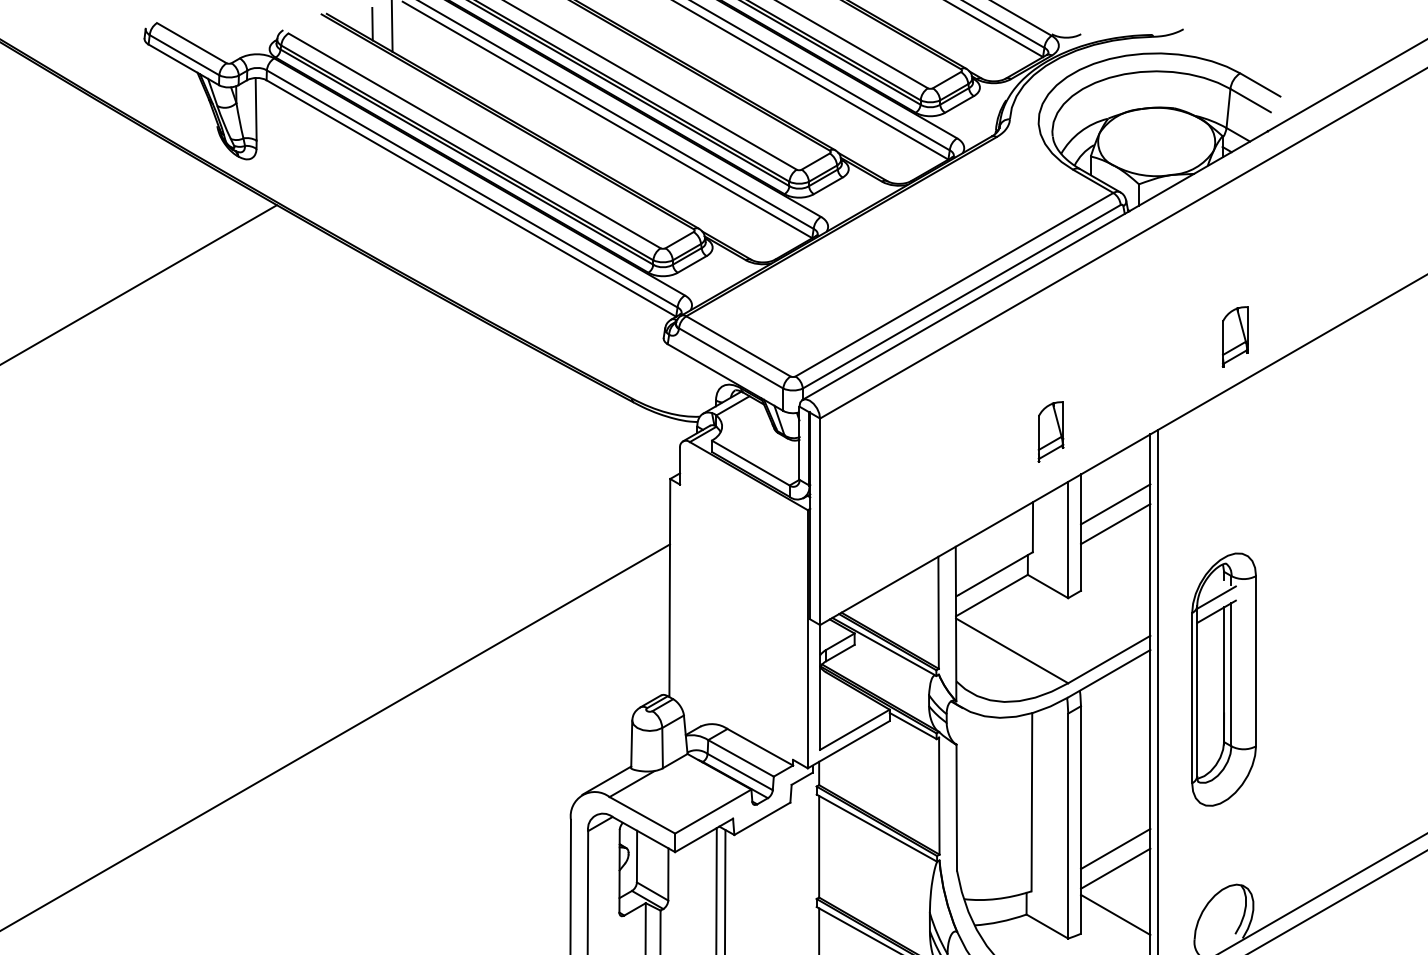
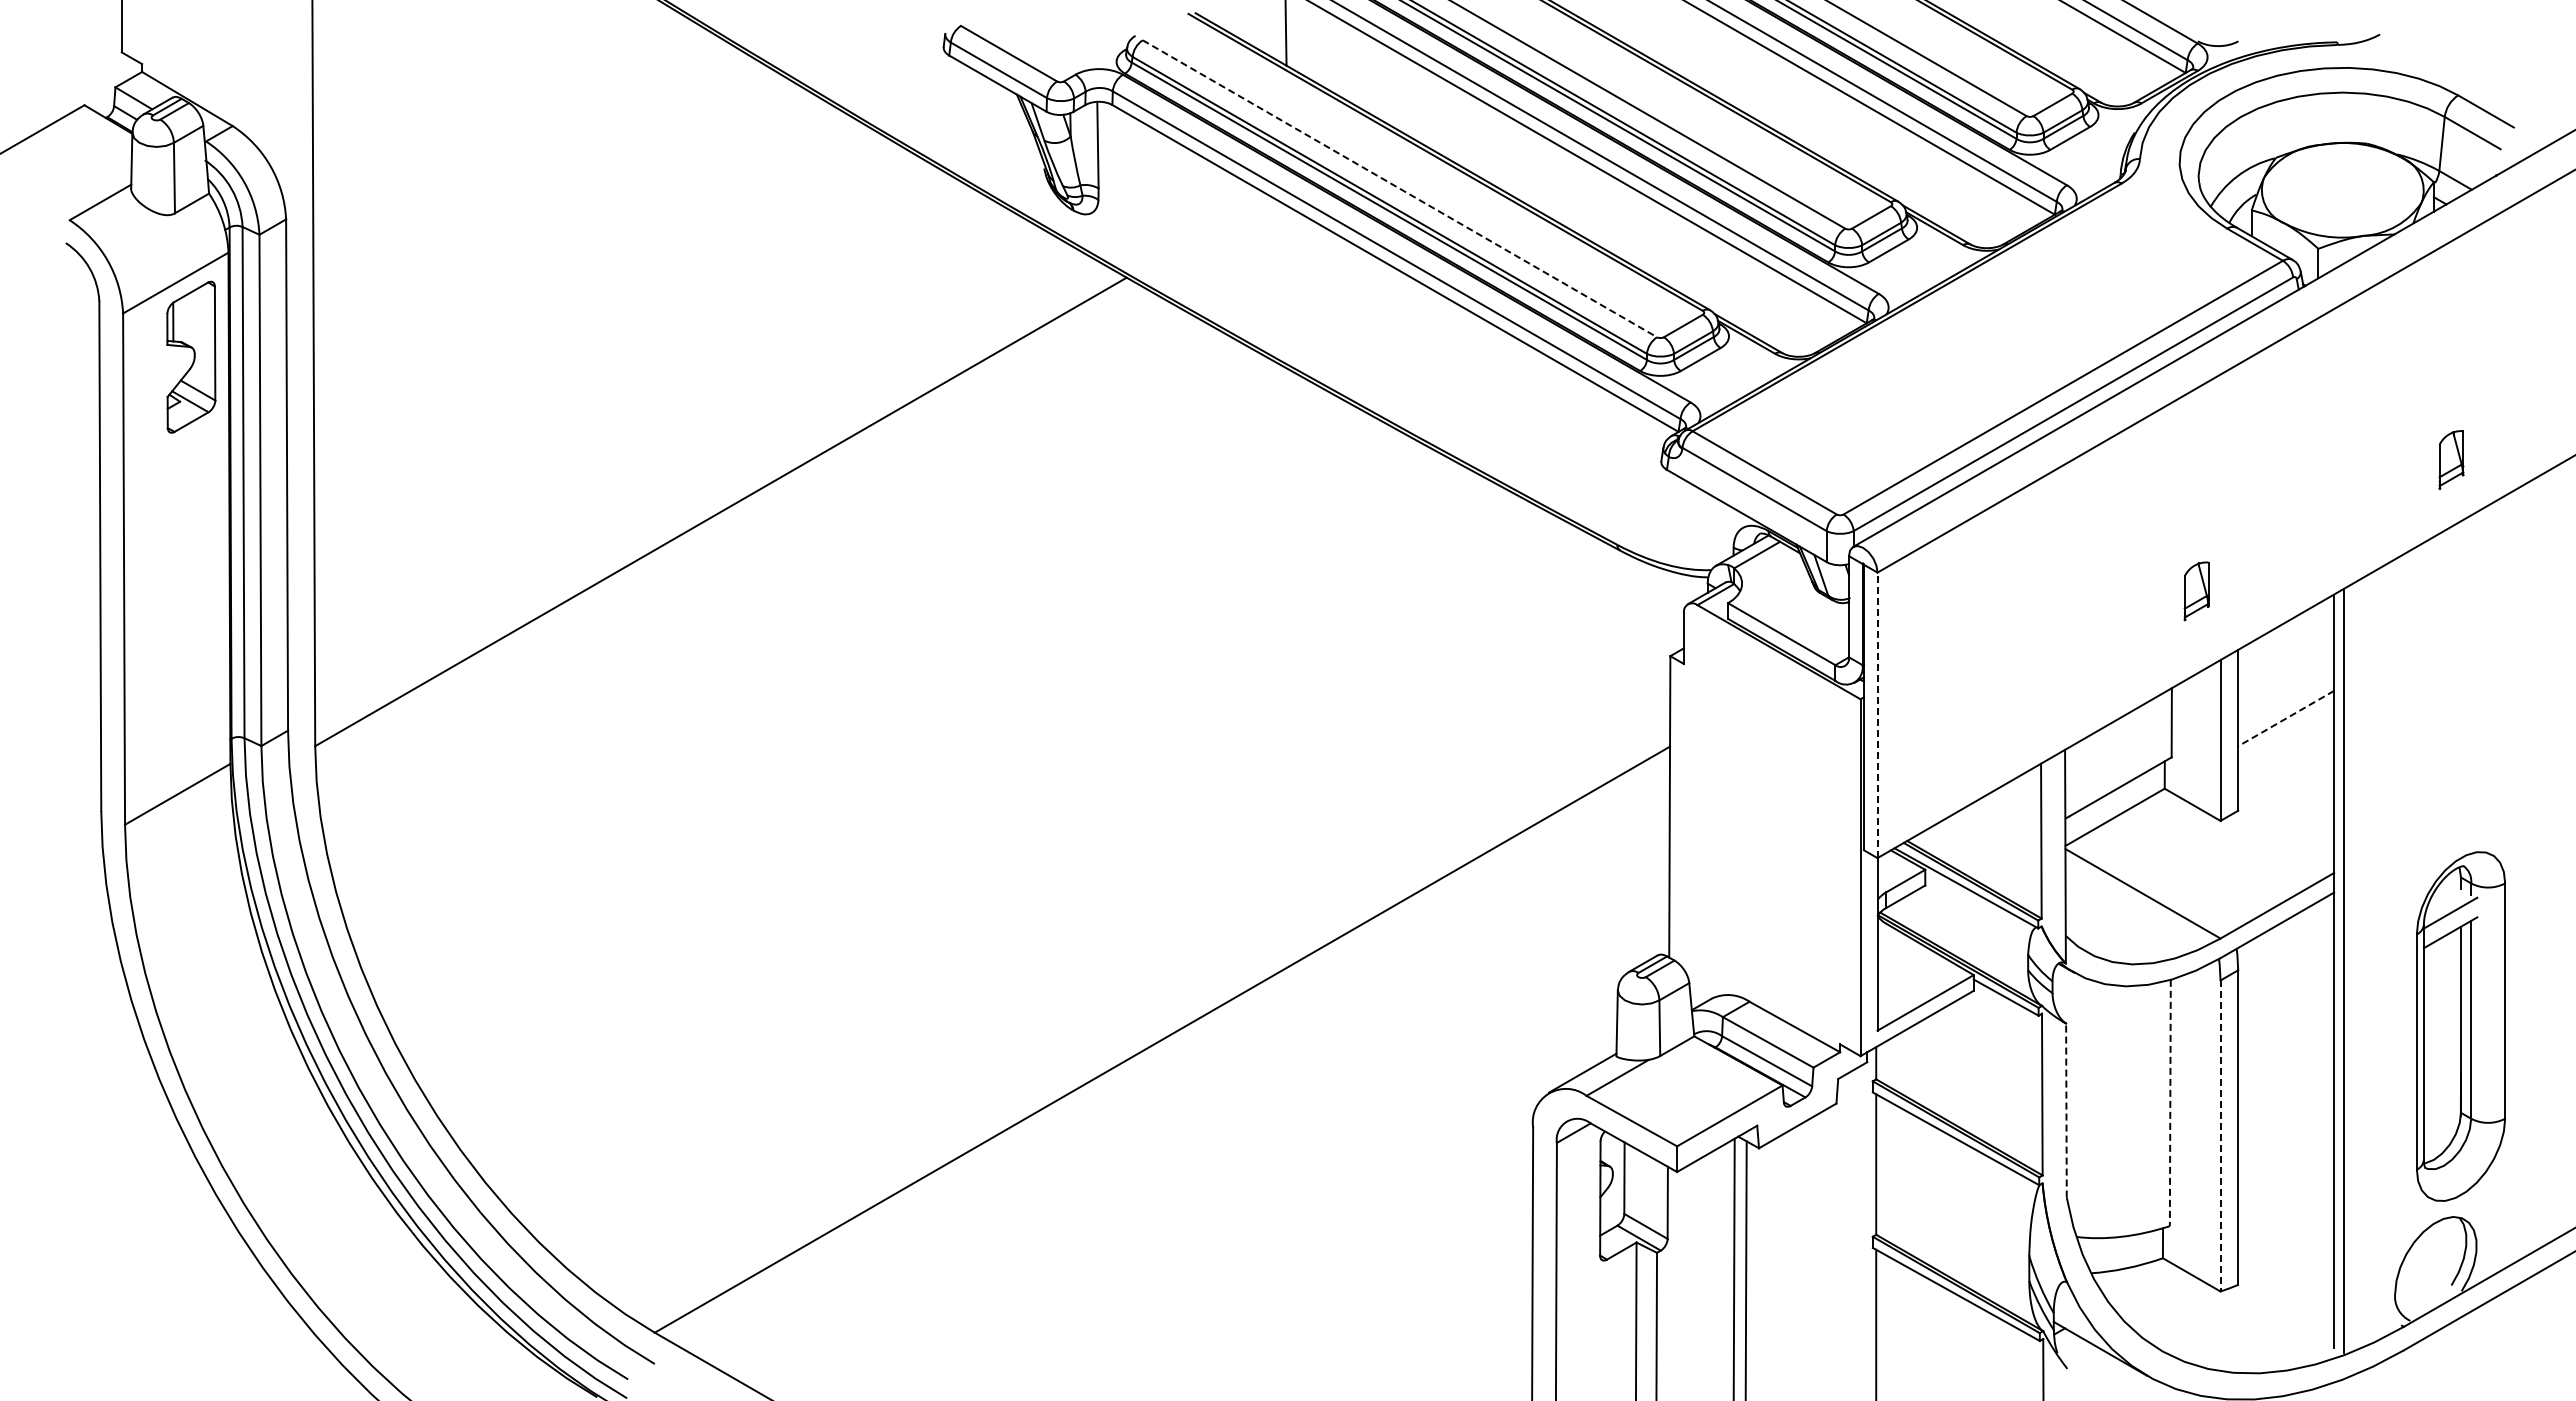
line: (372, 24) -> (1258, 27), removed
line: (474, 140) -> (1399, 188), solid -> dashed
part: (1235, 336) -> (2451, 459), size x0.7
part: (1050, 432) -> (2196, 591), size x0.7
line: (1115, 503) -> (2286, 690), removed
line: (820, 521) -> (1877, 715), solid -> dashed
line: (1115, 524) -> (2285, 718), solid -> dashed
part: (1223, 679) -> (2460, 1026), moved
line: (1032, 802) -> (2170, 1103), solid -> dashed
line: (956, 807) -> (2066, 1110), solid -> dashed
line: (1068, 826) -> (2220, 1136), solid -> dashed
line: (1115, 848) -> (2286, 1167), removed
line: (1115, 868) -> (2286, 1194), removed
line: (1115, 914) -> (2286, 1258), removed

